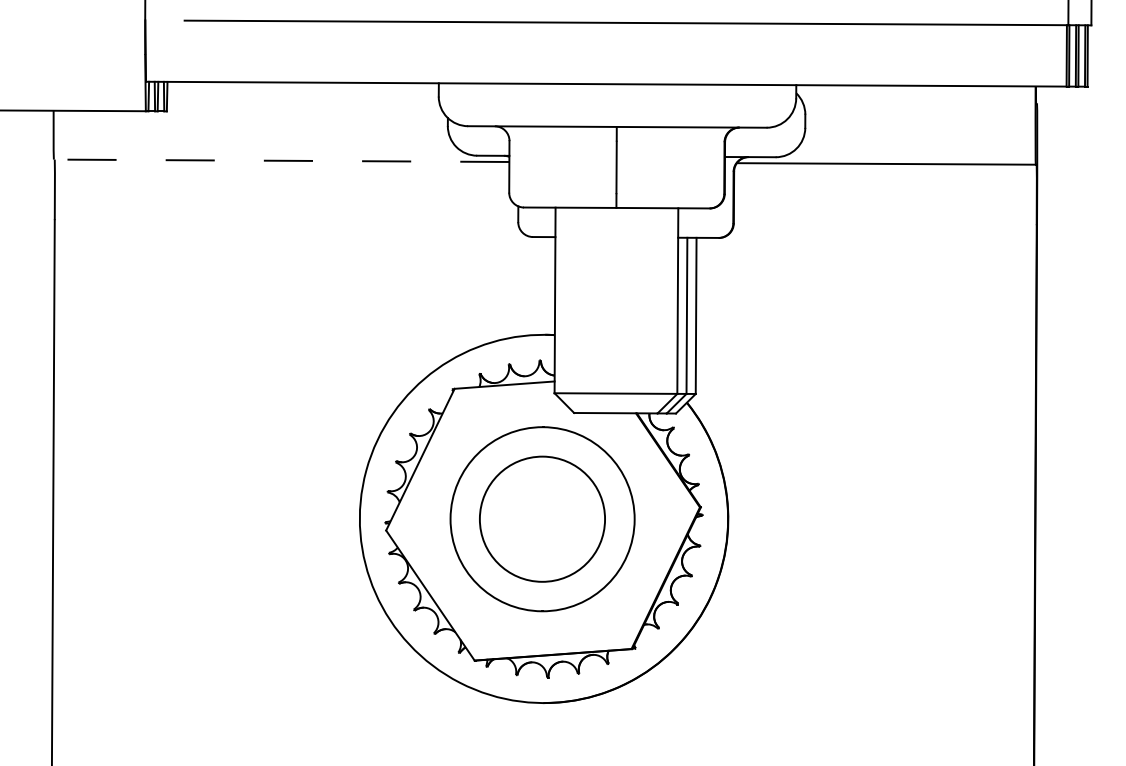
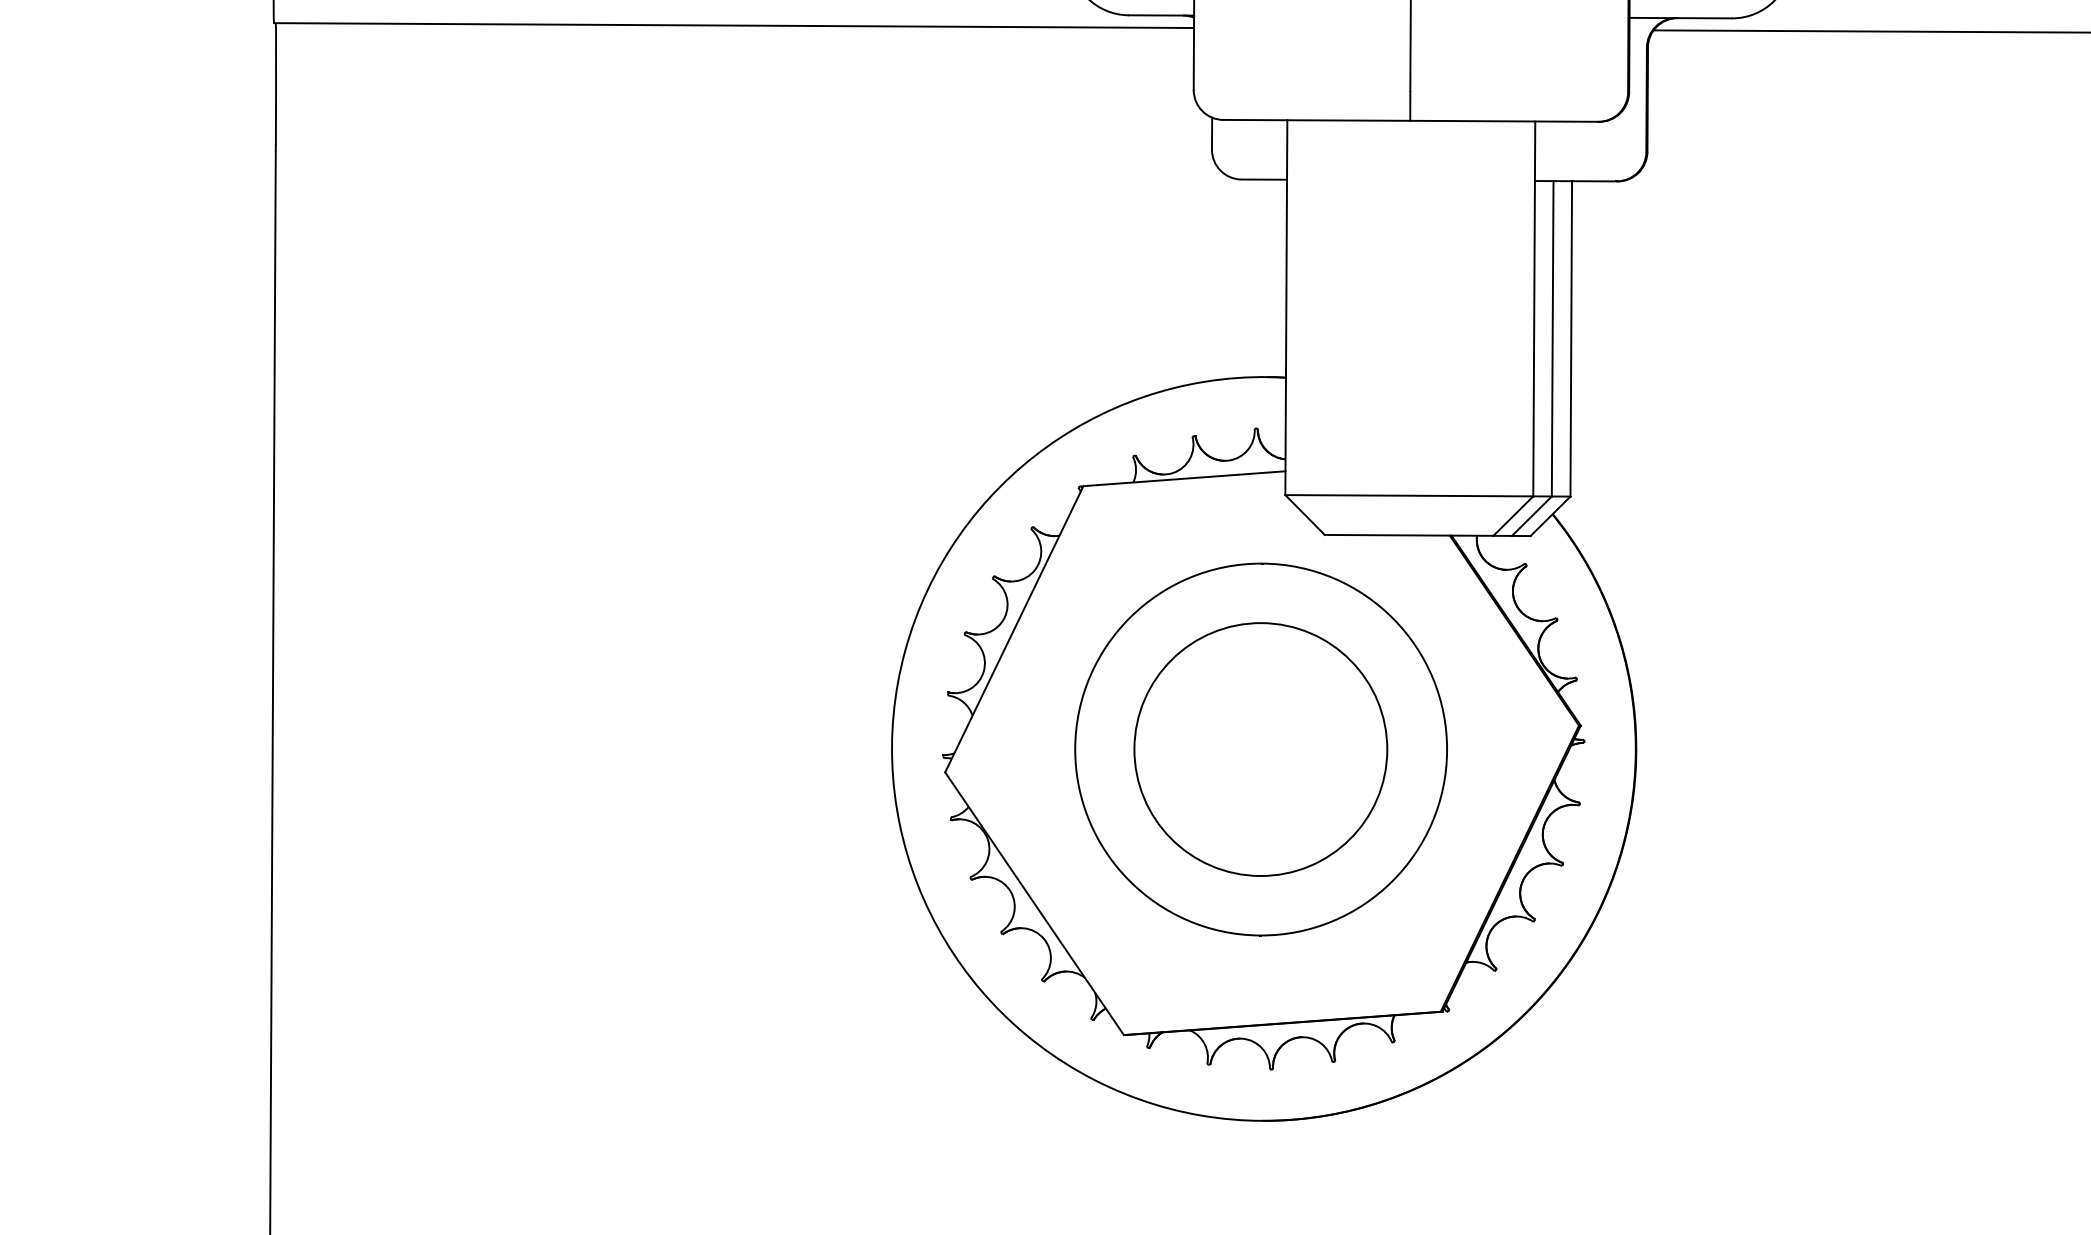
line: (281, 160) -> (733, 24), dashed -> solid

